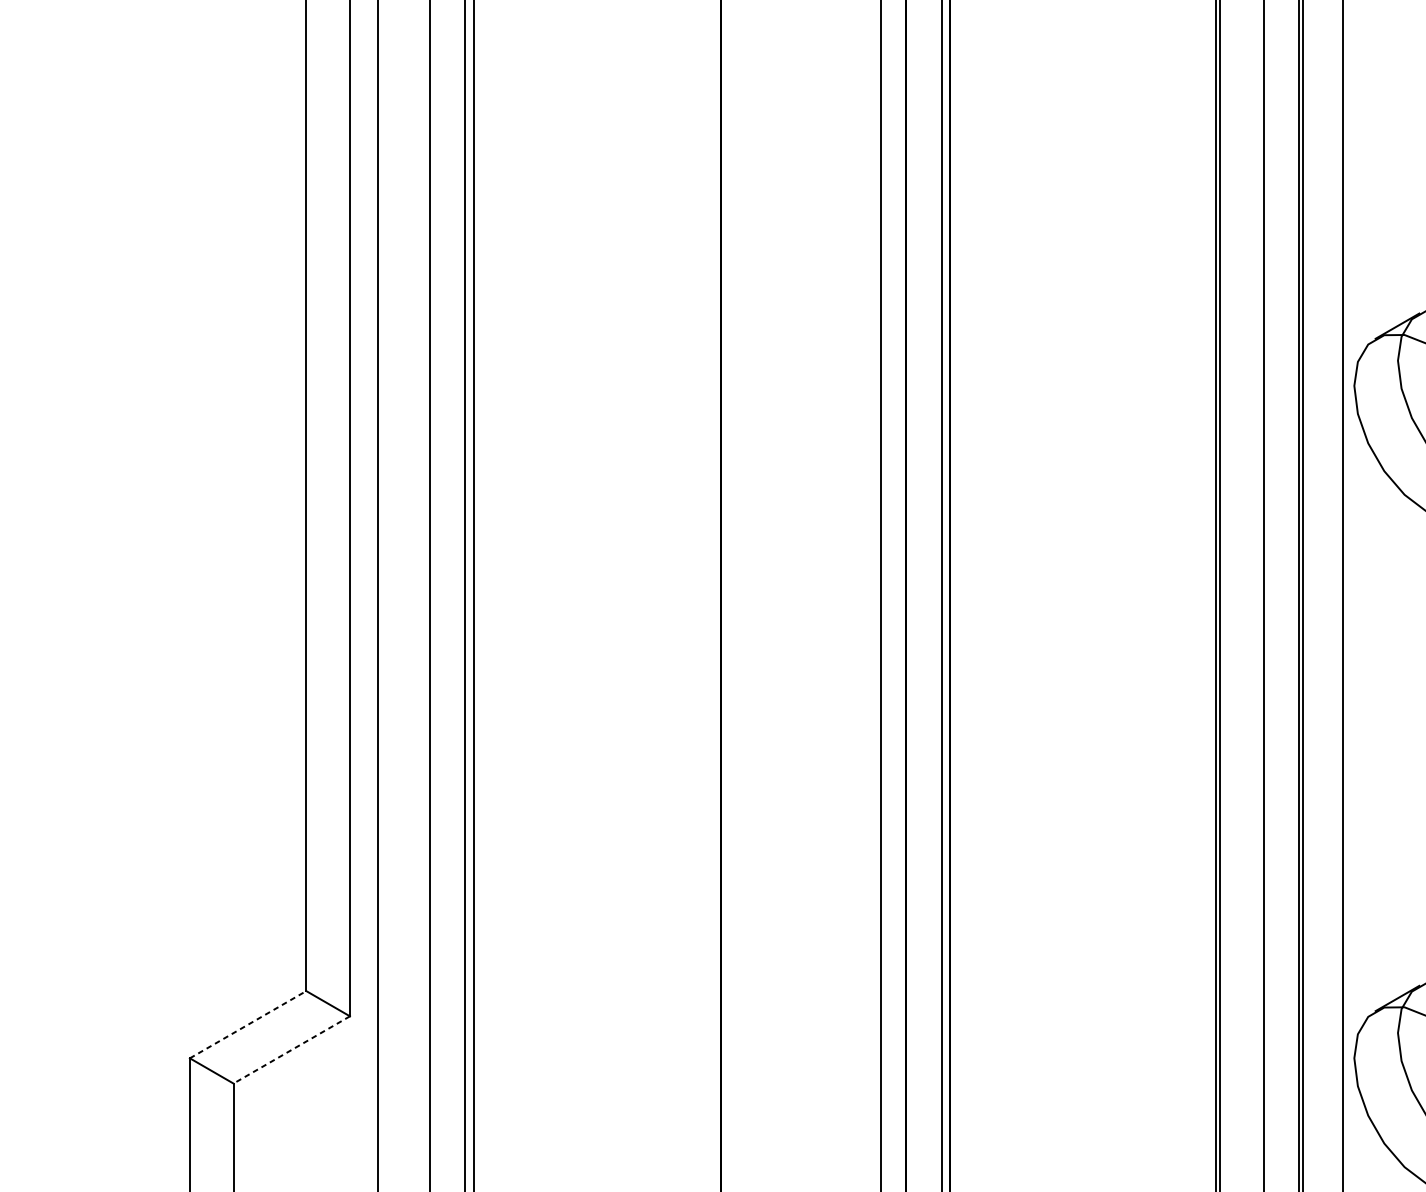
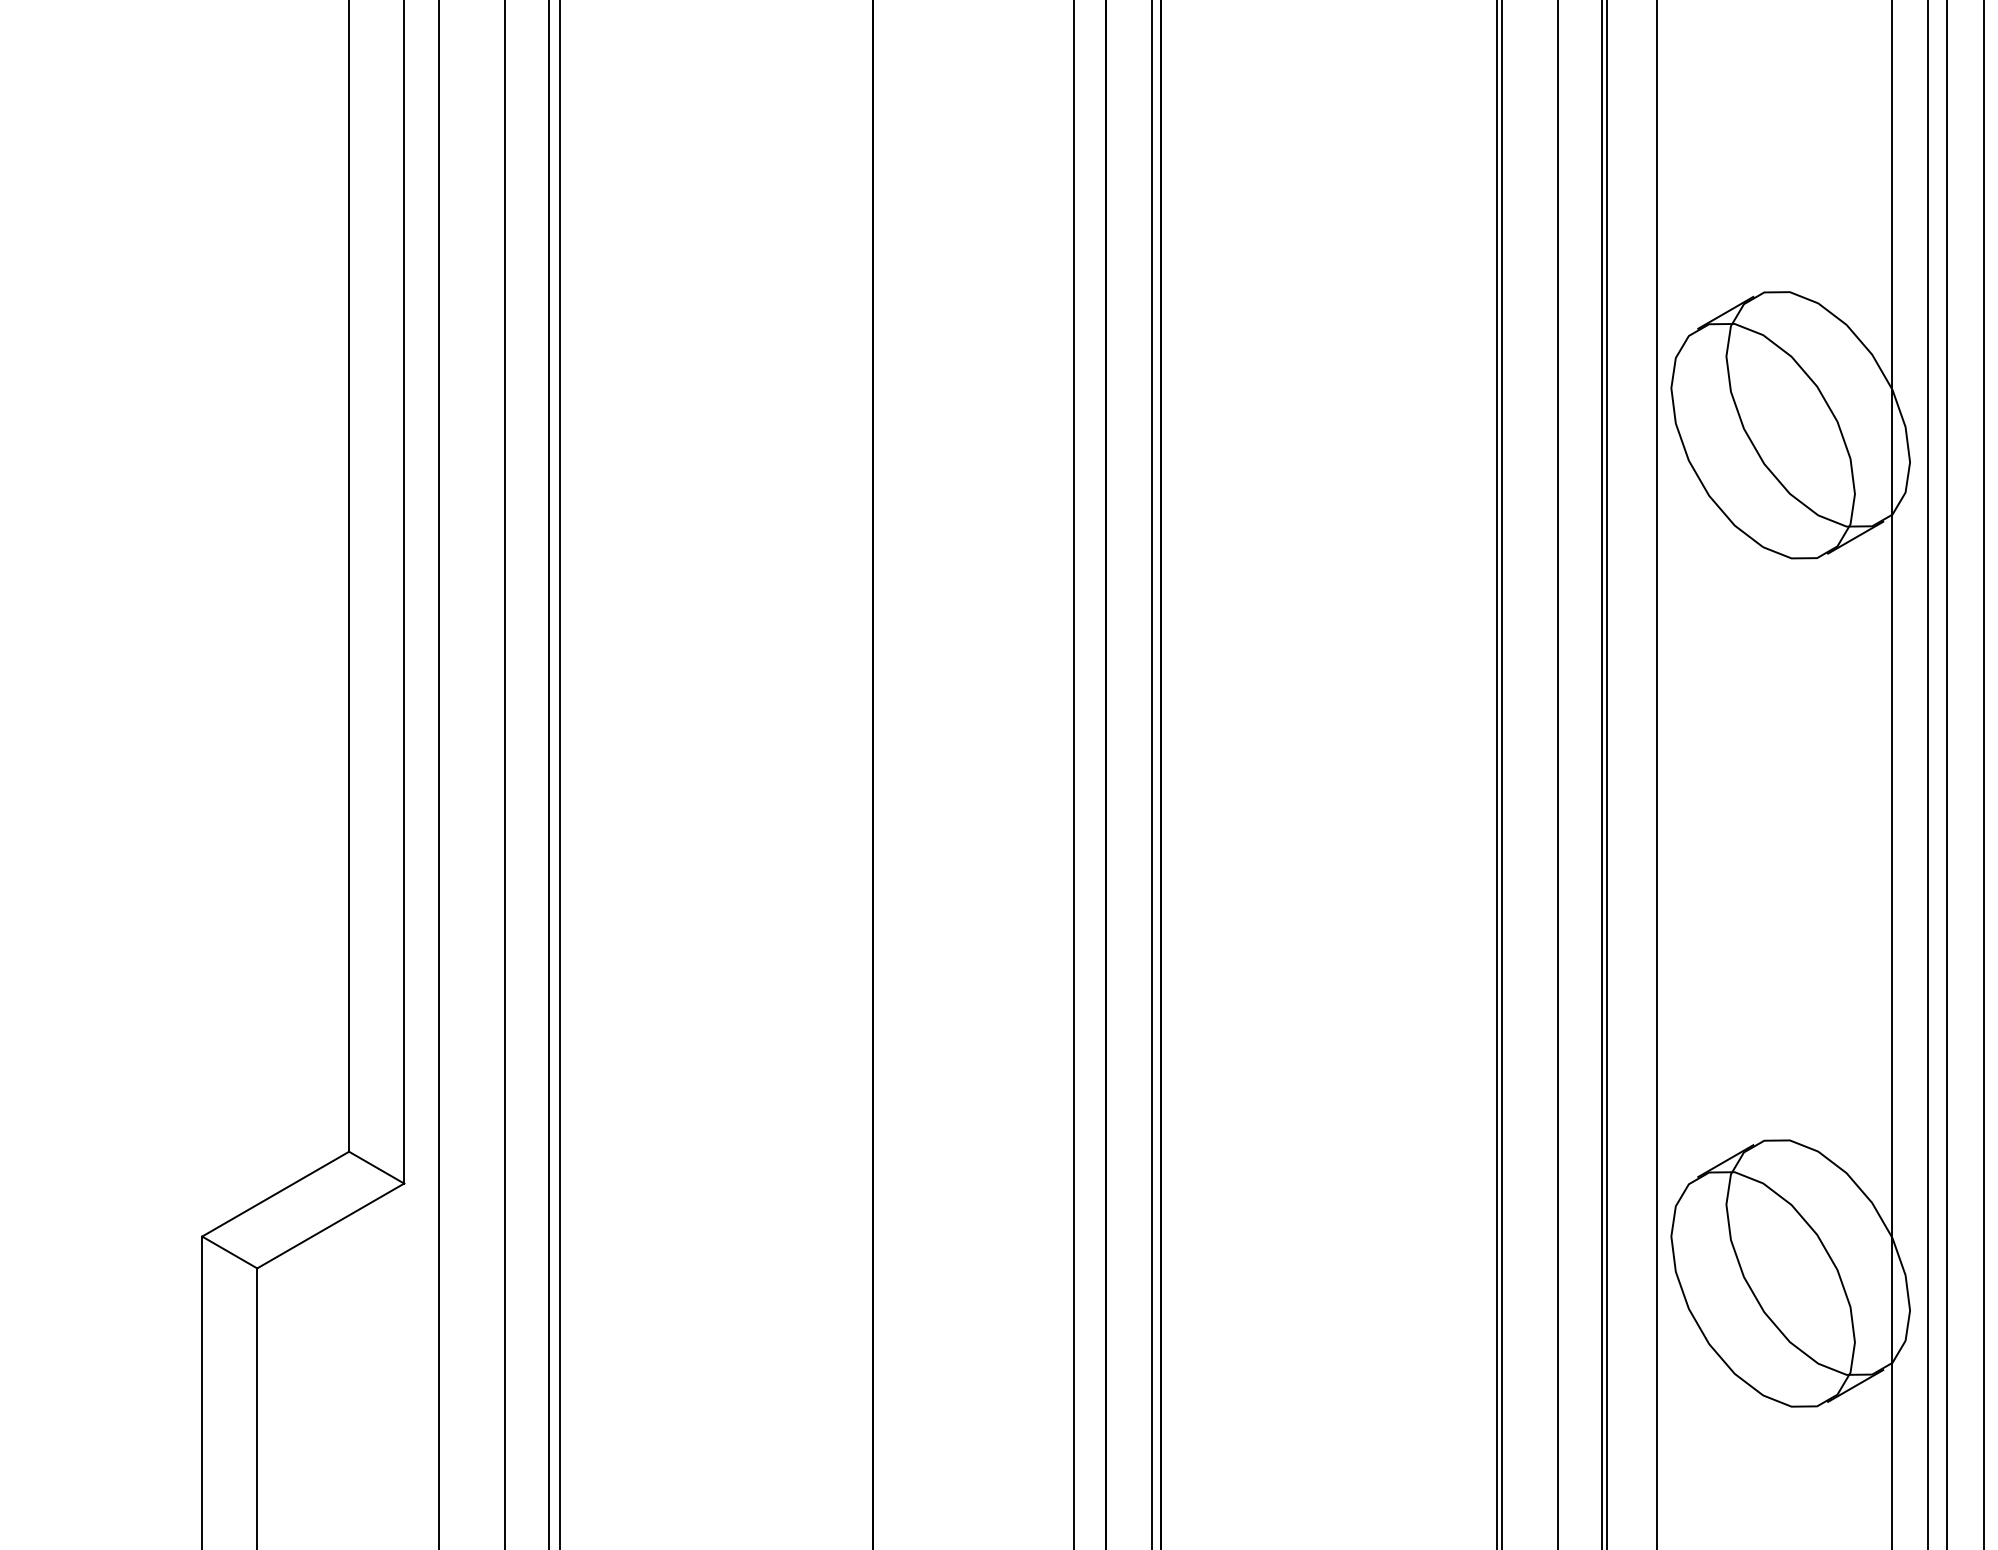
line: (247, 1024) -> (275, 1194), dashed -> solid
line: (291, 1049) -> (330, 1225), dashed -> solid

